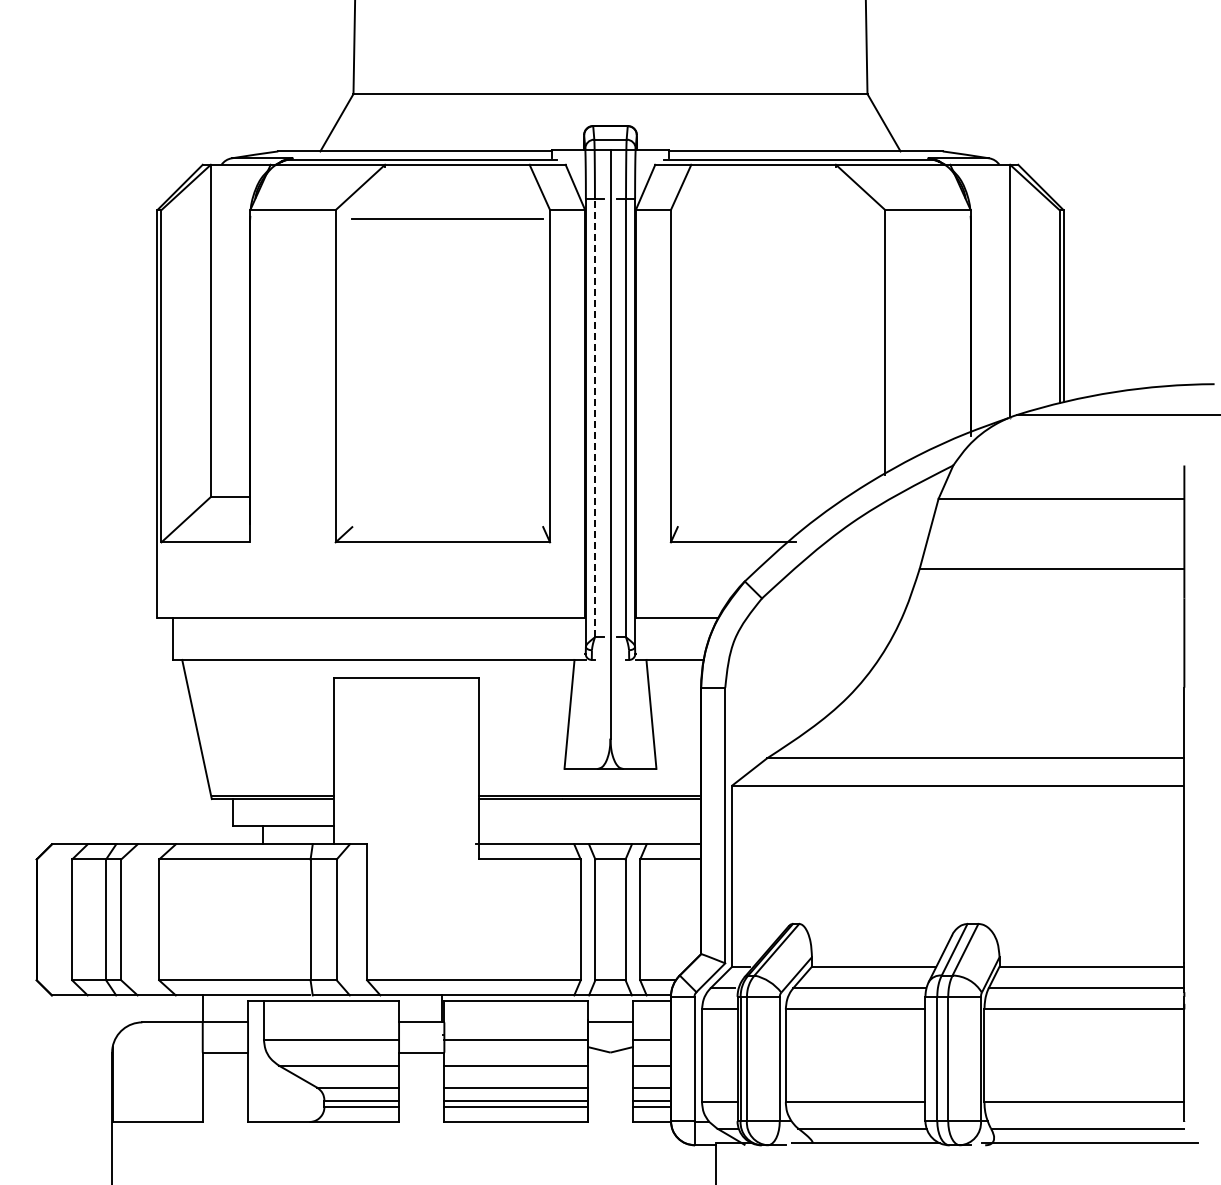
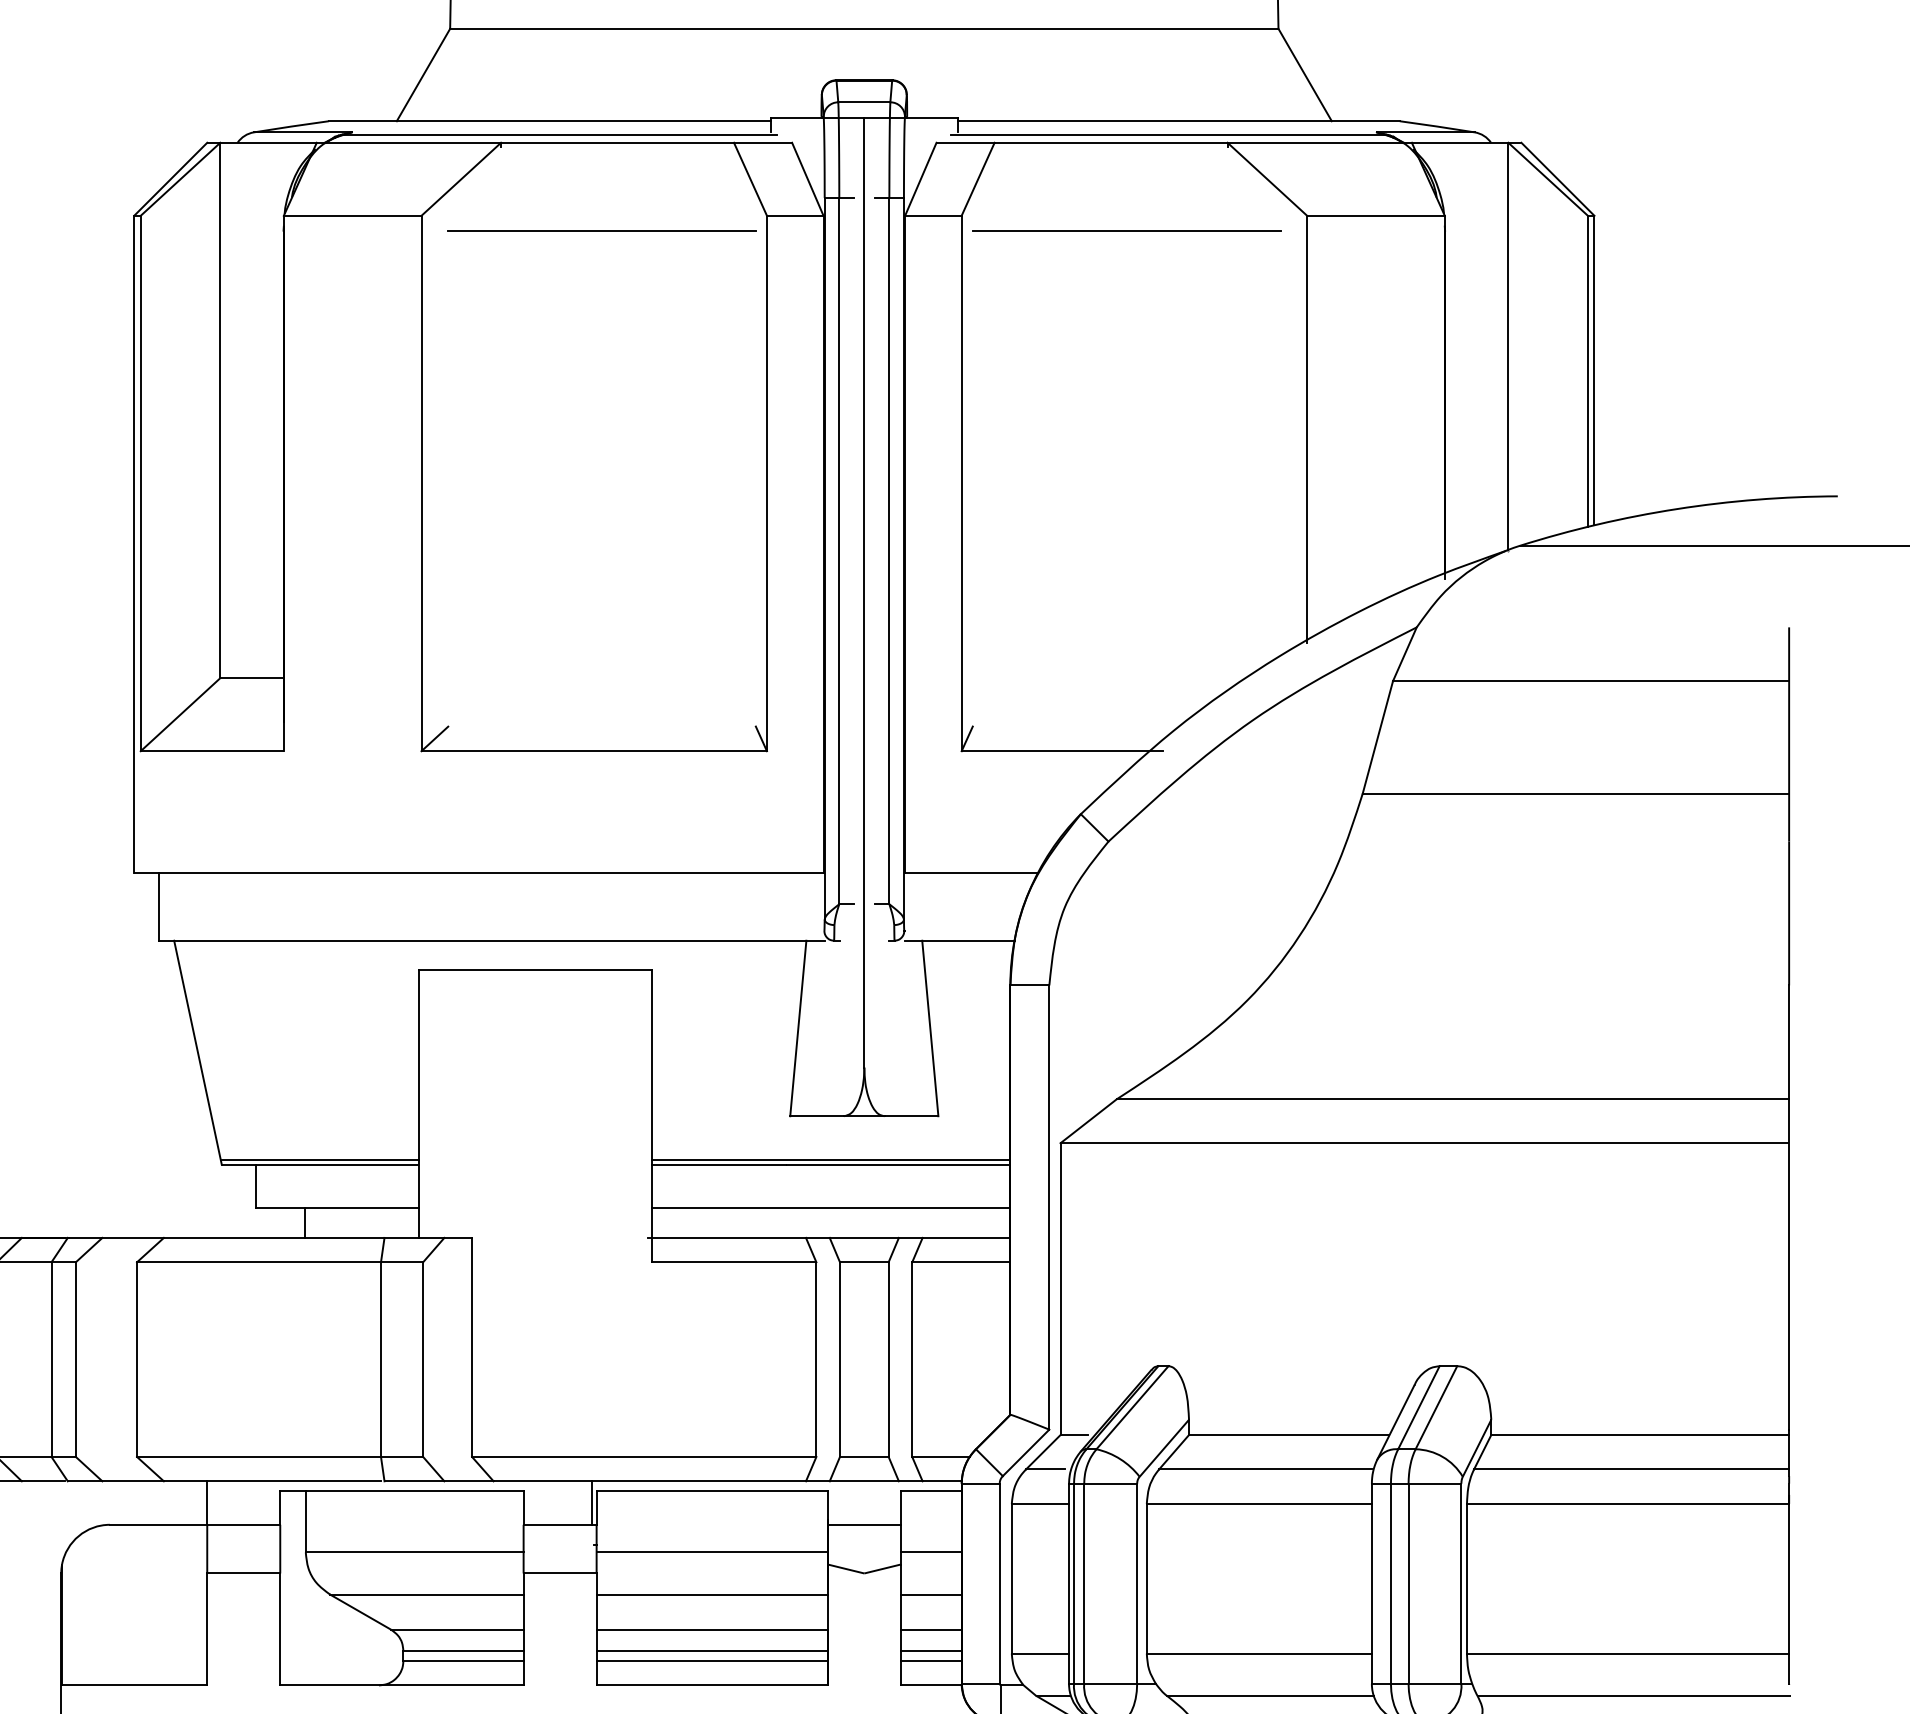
line: (772, 219) -> (1125, 230), added
line: (594, 417) -> (838, 550), dashed -> solid
line: (589, 826) -> (830, 1209), added

